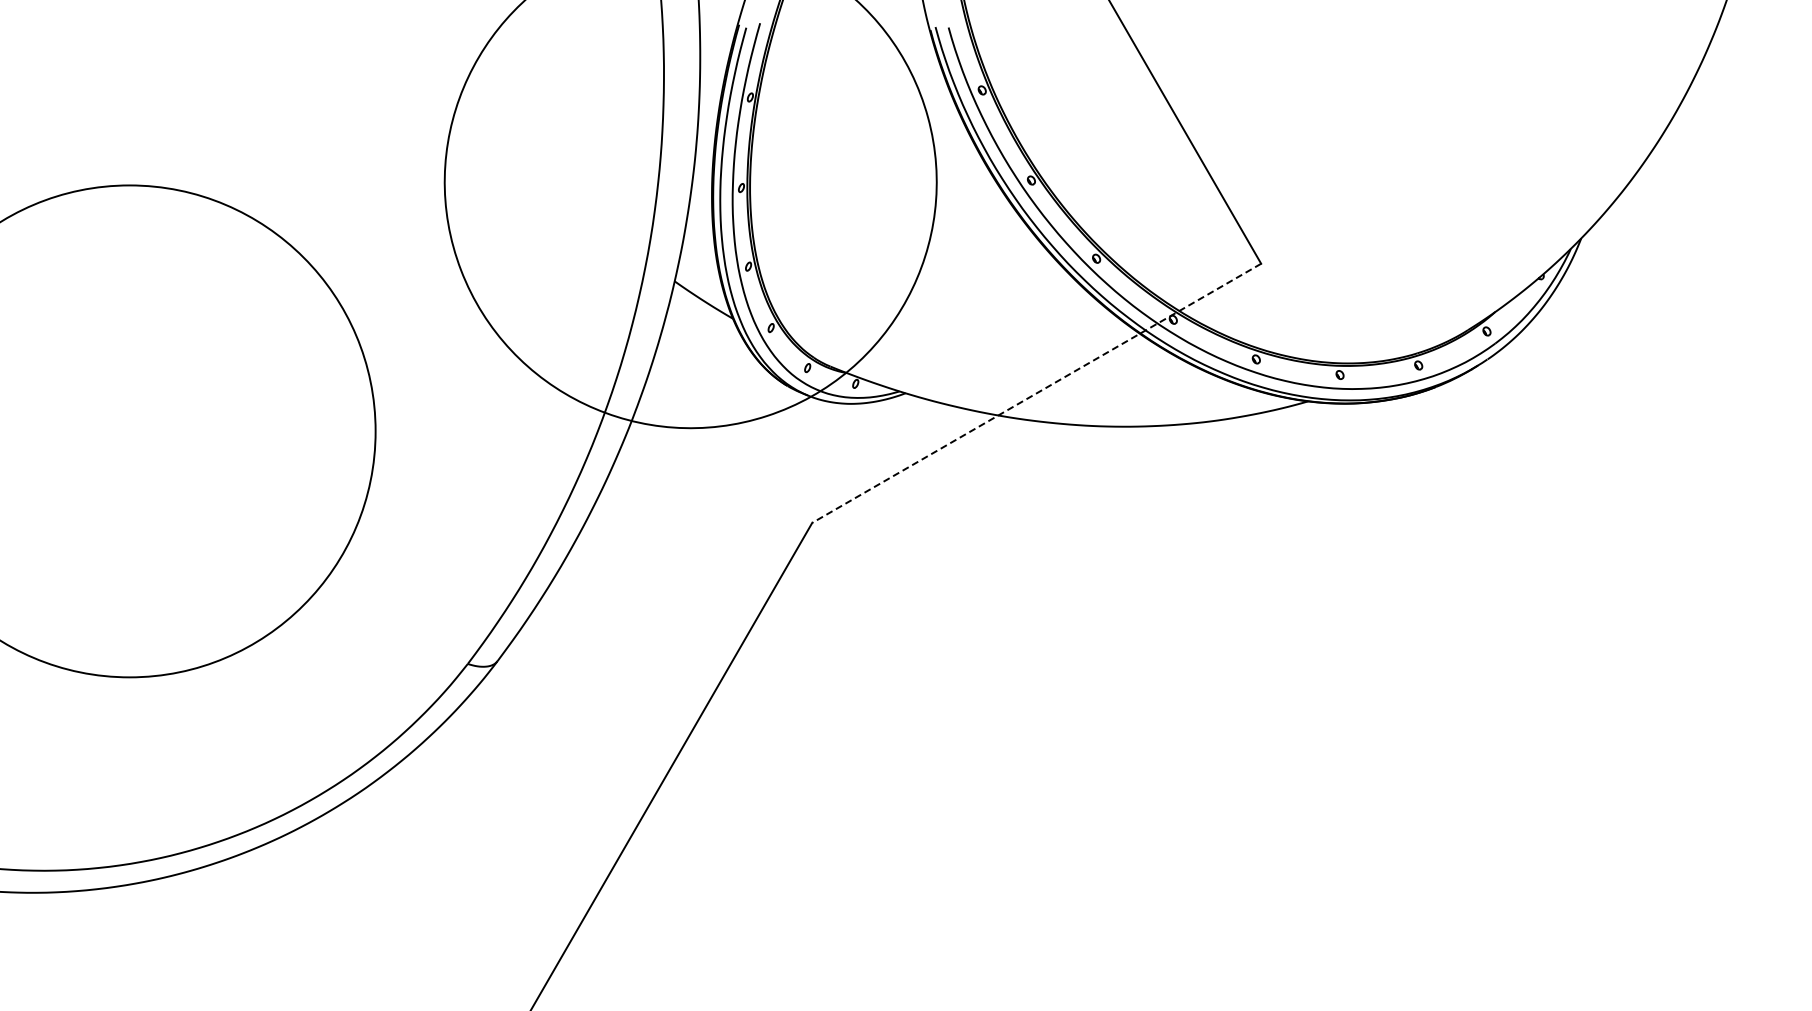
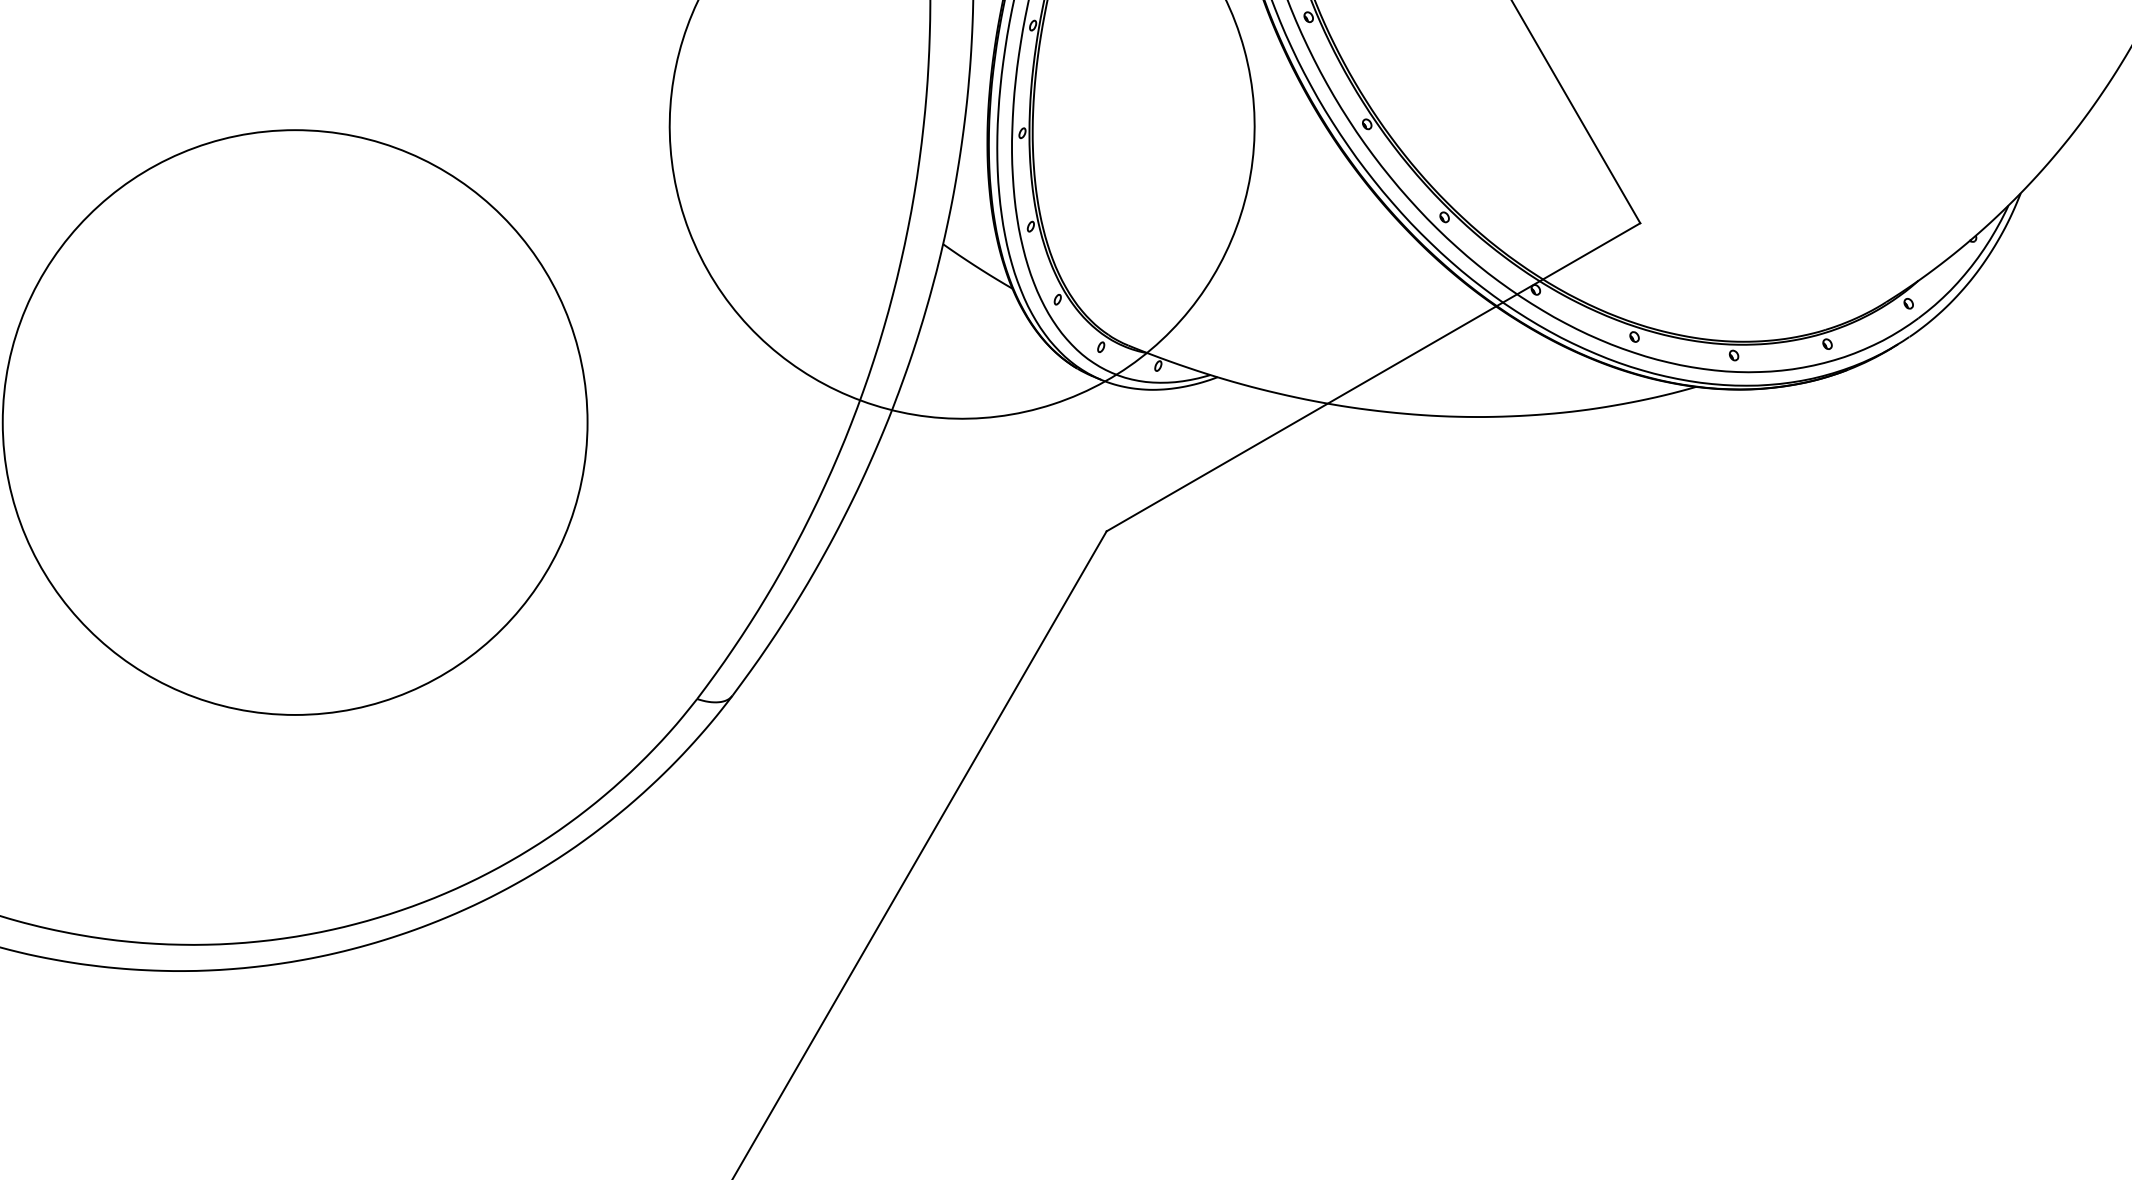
line: (1036, 393) -> (1373, 377), dashed -> solid

